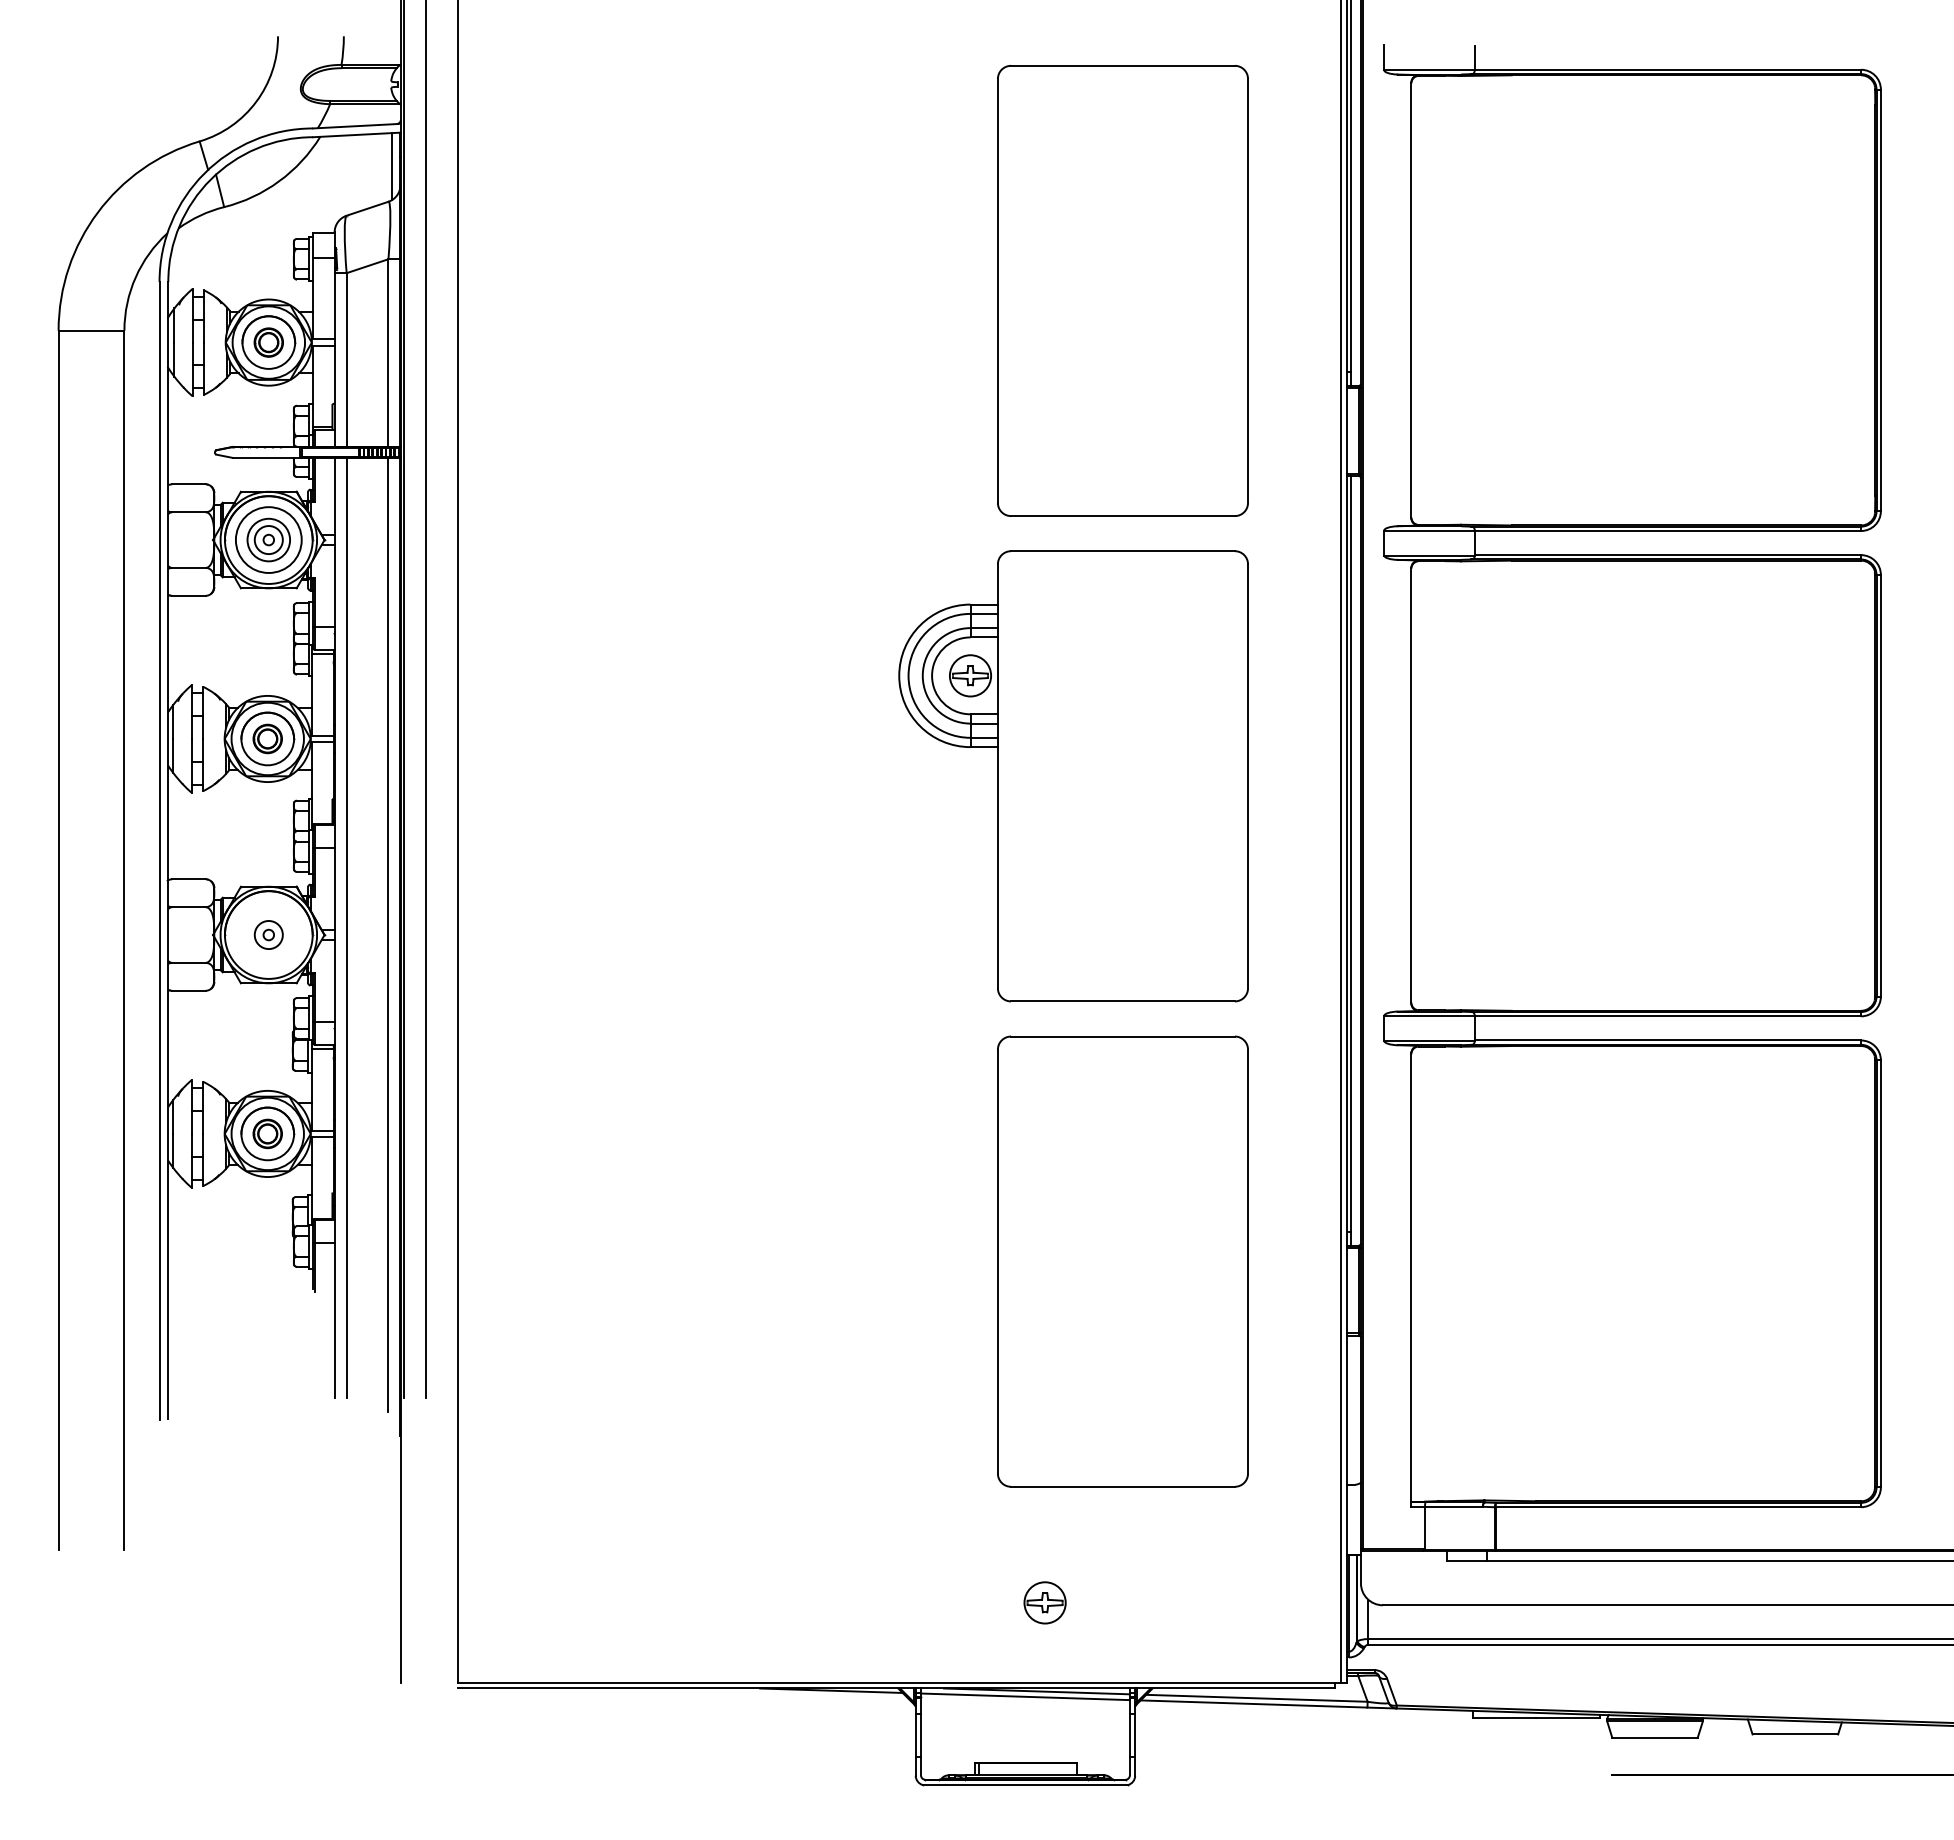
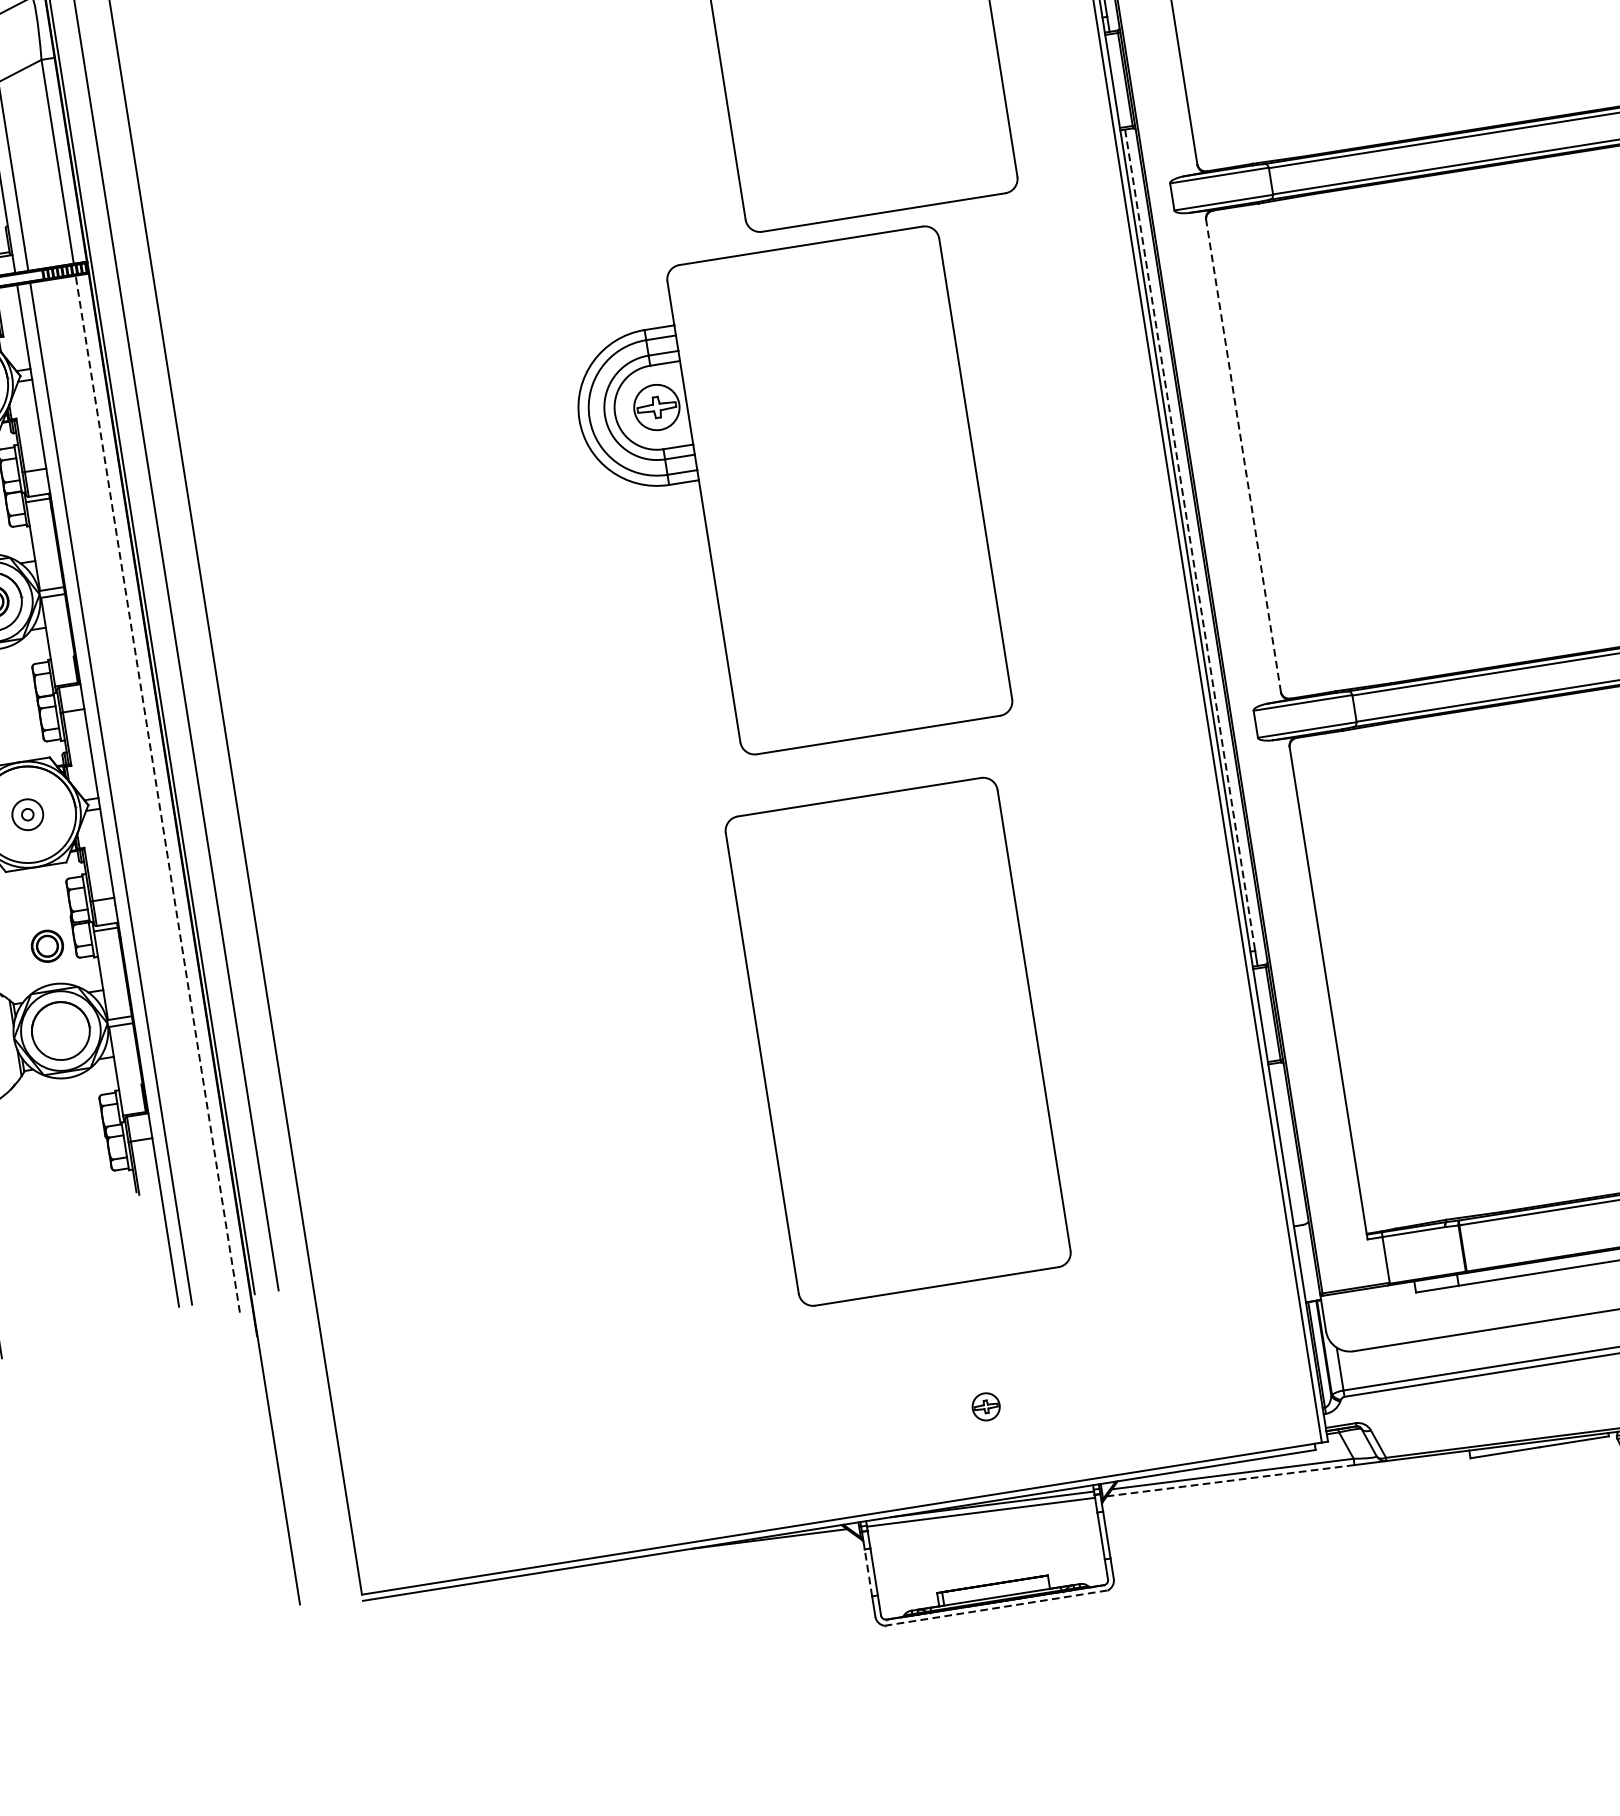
part: (1073, 776) -> (786, 499), moved
line: (1411, 785) -> (1243, 455), solid -> dashed
line: (1351, 853) -> (1190, 539), solid -> dashed
line: (388, 934) -> (157, 793), solid -> dashed
part: (267, 1133) -> (47, 945), moved
part: (1122, 1261) -> (897, 1041), moved
part: (1044, 1602) -> (985, 1406), size x0.6
line: (1253, 1703) -> (1229, 1480), solid -> dashed
line: (915, 1735) -> (868, 1573), solid -> dashed
line: (1025, 1785) -> (996, 1608), solid -> dashed

